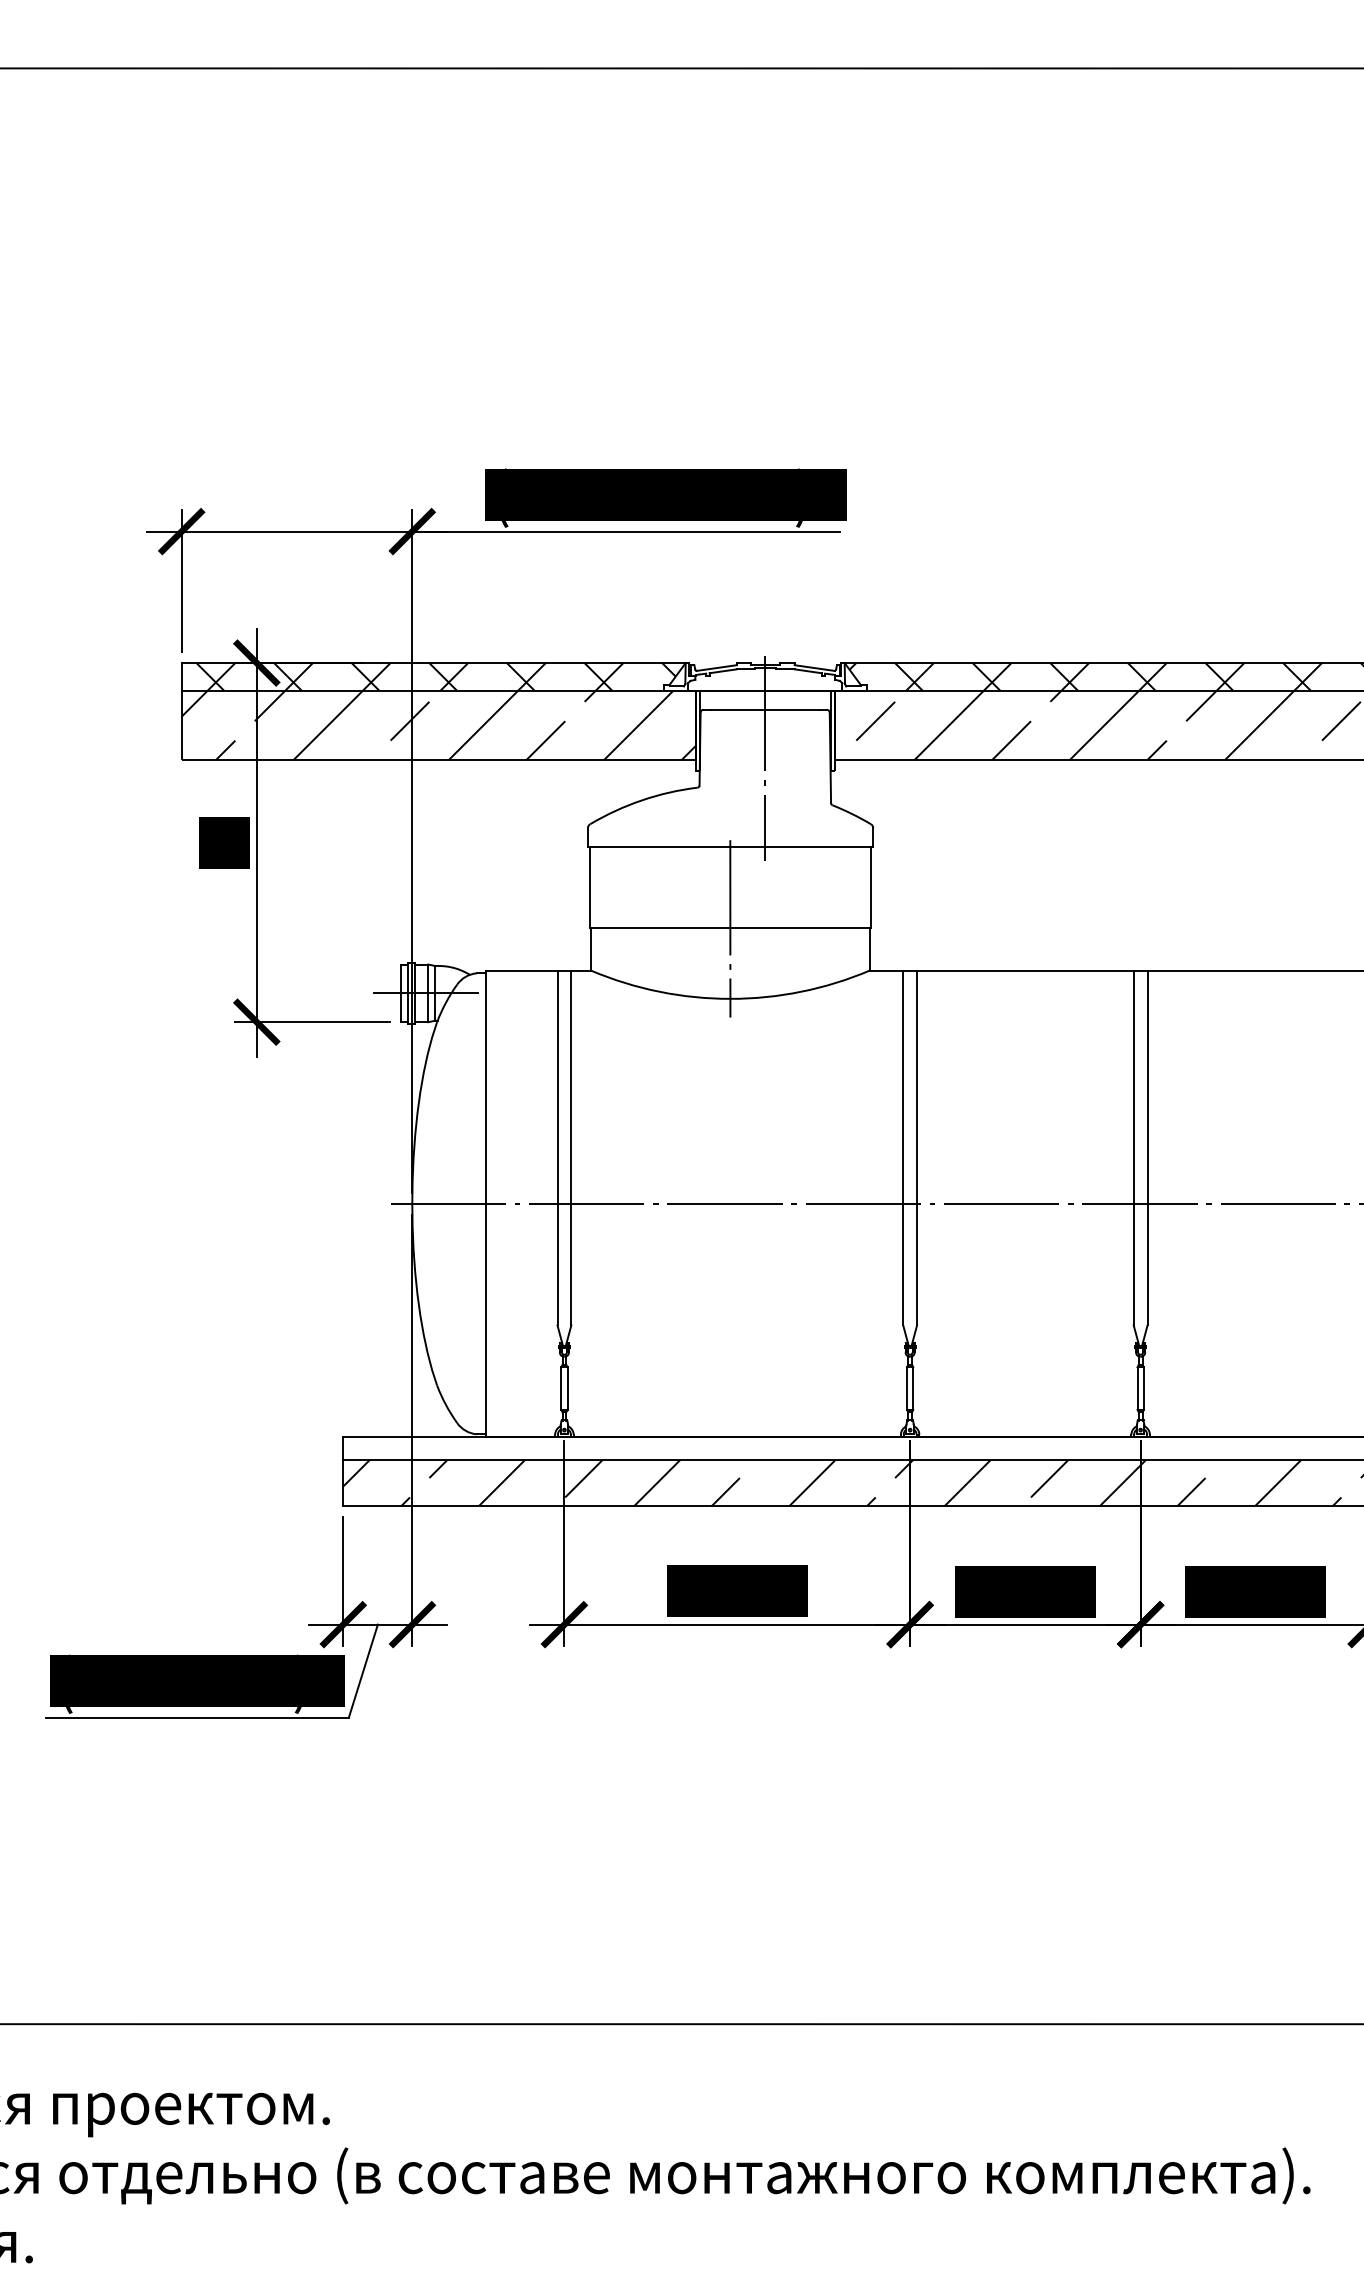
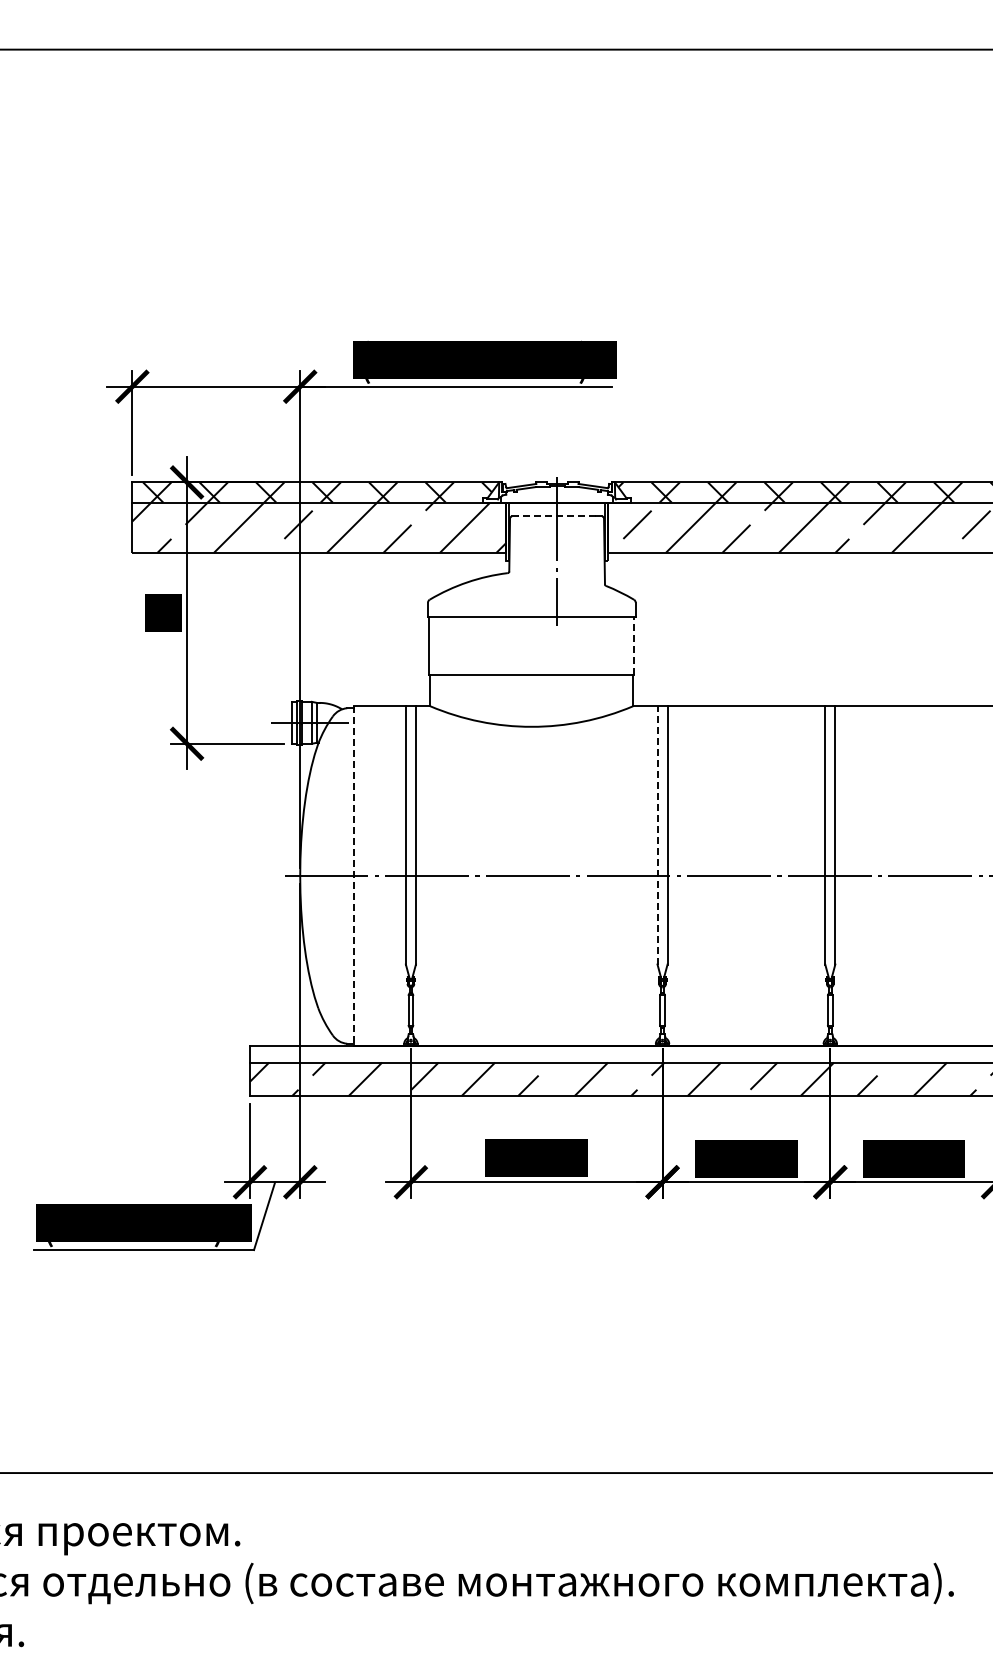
line: (764, 709) -> (556, 516), solid -> dashed
line: (871, 887) -> (634, 645), solid -> dashed
line: (730, 928) -> (531, 675), removed
line: (903, 1146) -> (657, 834), solid -> dashed
line: (485, 1203) -> (353, 875), solid -> dashed

